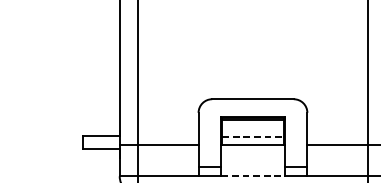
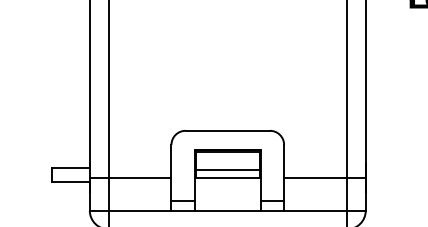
line: (252, 137) -> (227, 170), dashed -> solid
line: (252, 176) -> (227, 210), dashed -> solid

